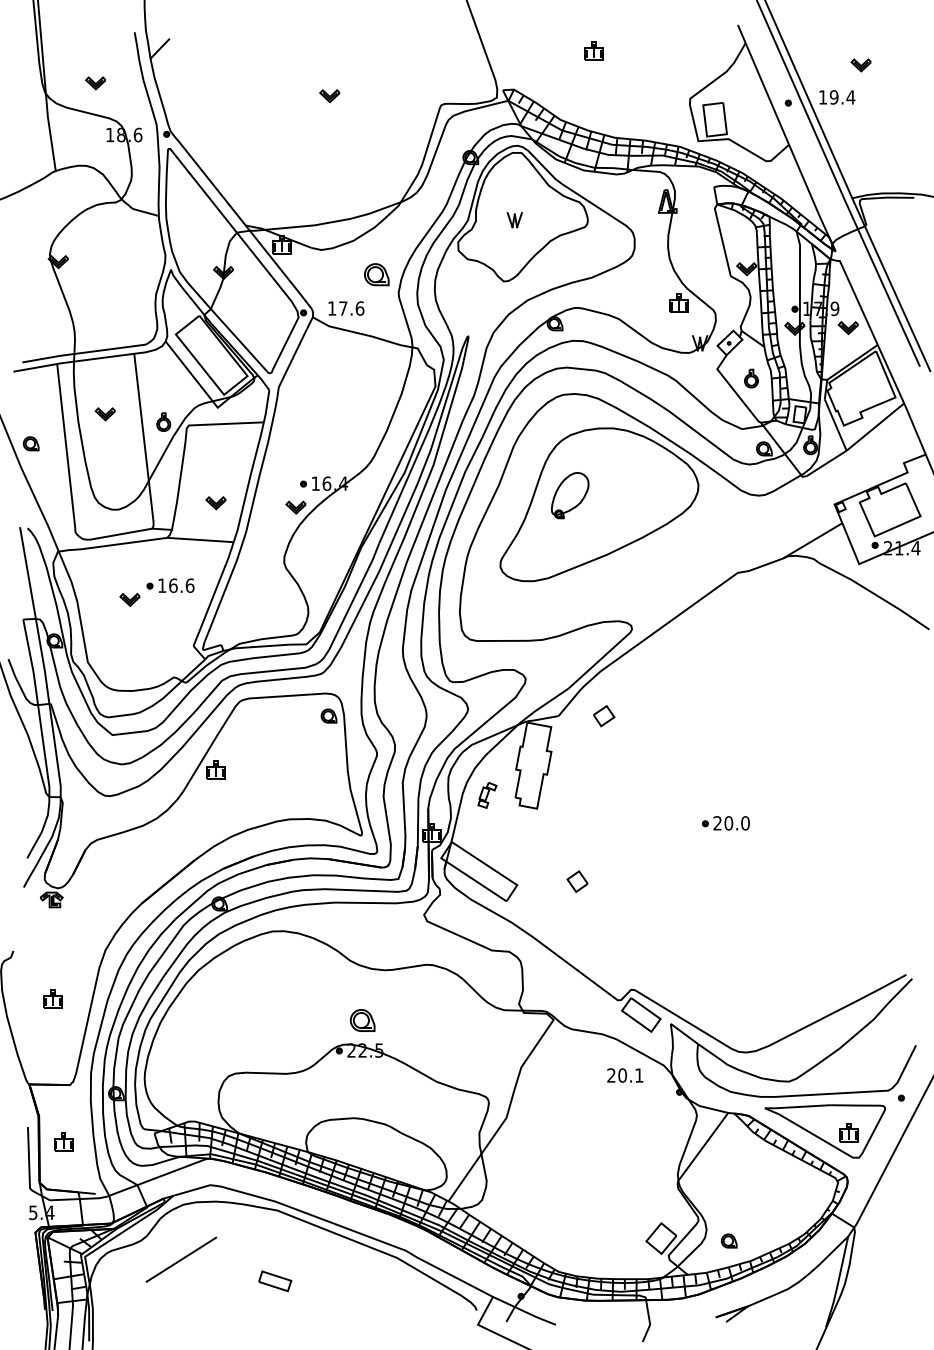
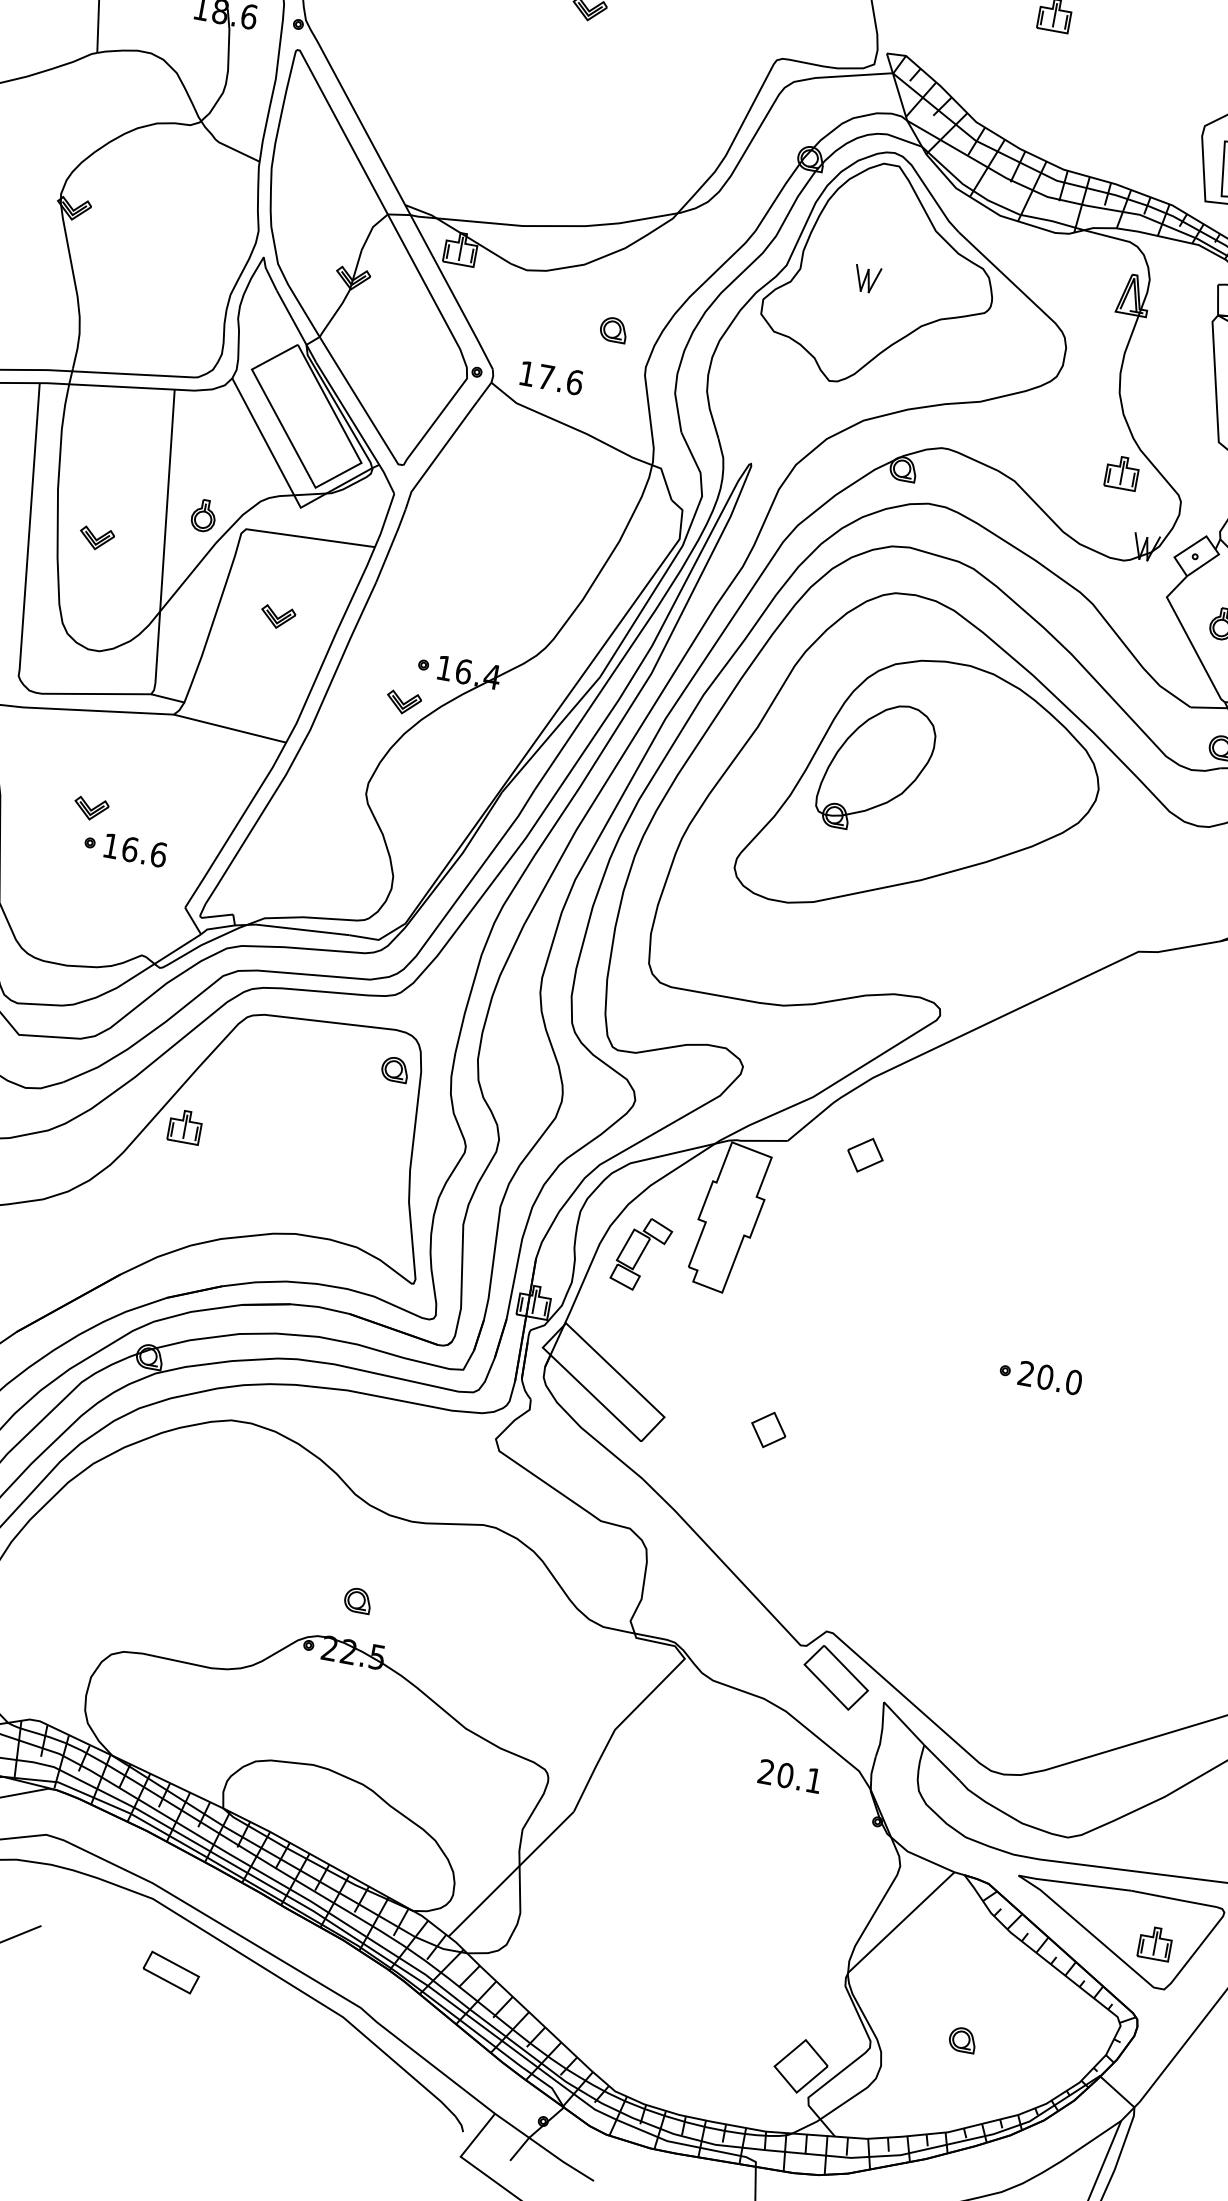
part: (376, 274) -> (613, 329), size x0.62
part: (104, 414) -> (95, 538), moved
part: (569, 495) -> (874, 767), size x1.67
part: (215, 503) -> (276, 617), moved
part: (170, 585) -> (125, 848), moved
part: (487, 795) -> (641, 1254), size x1.67
part: (362, 1020) -> (357, 1600), size x0.62
part: (728, 1240) -> (961, 2038), moved
part: (275, 1281) -> (171, 1972), moved

